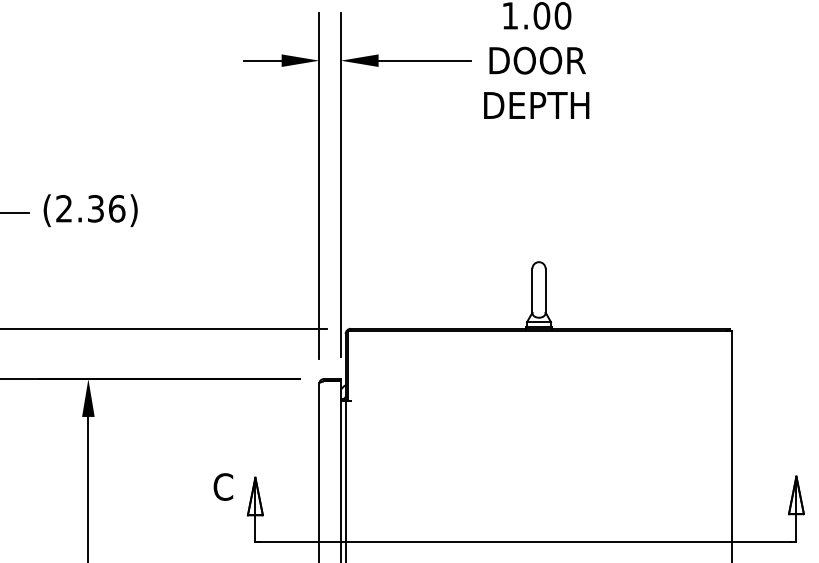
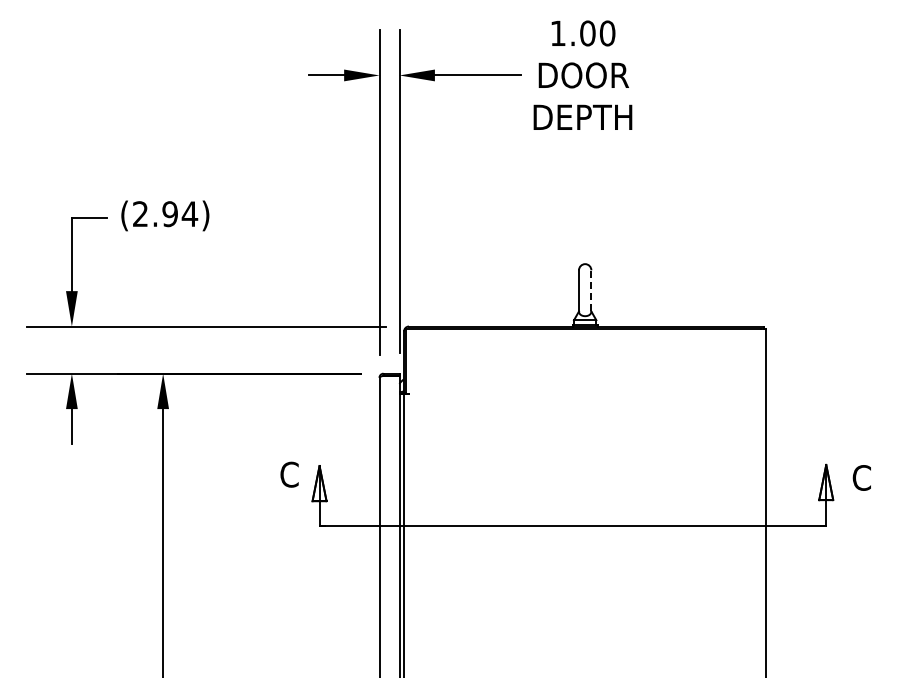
text: (106, 209) -> (180, 214), (2.36) -> (2.94)
line: (545, 290) -> (591, 290), solid -> dashed

